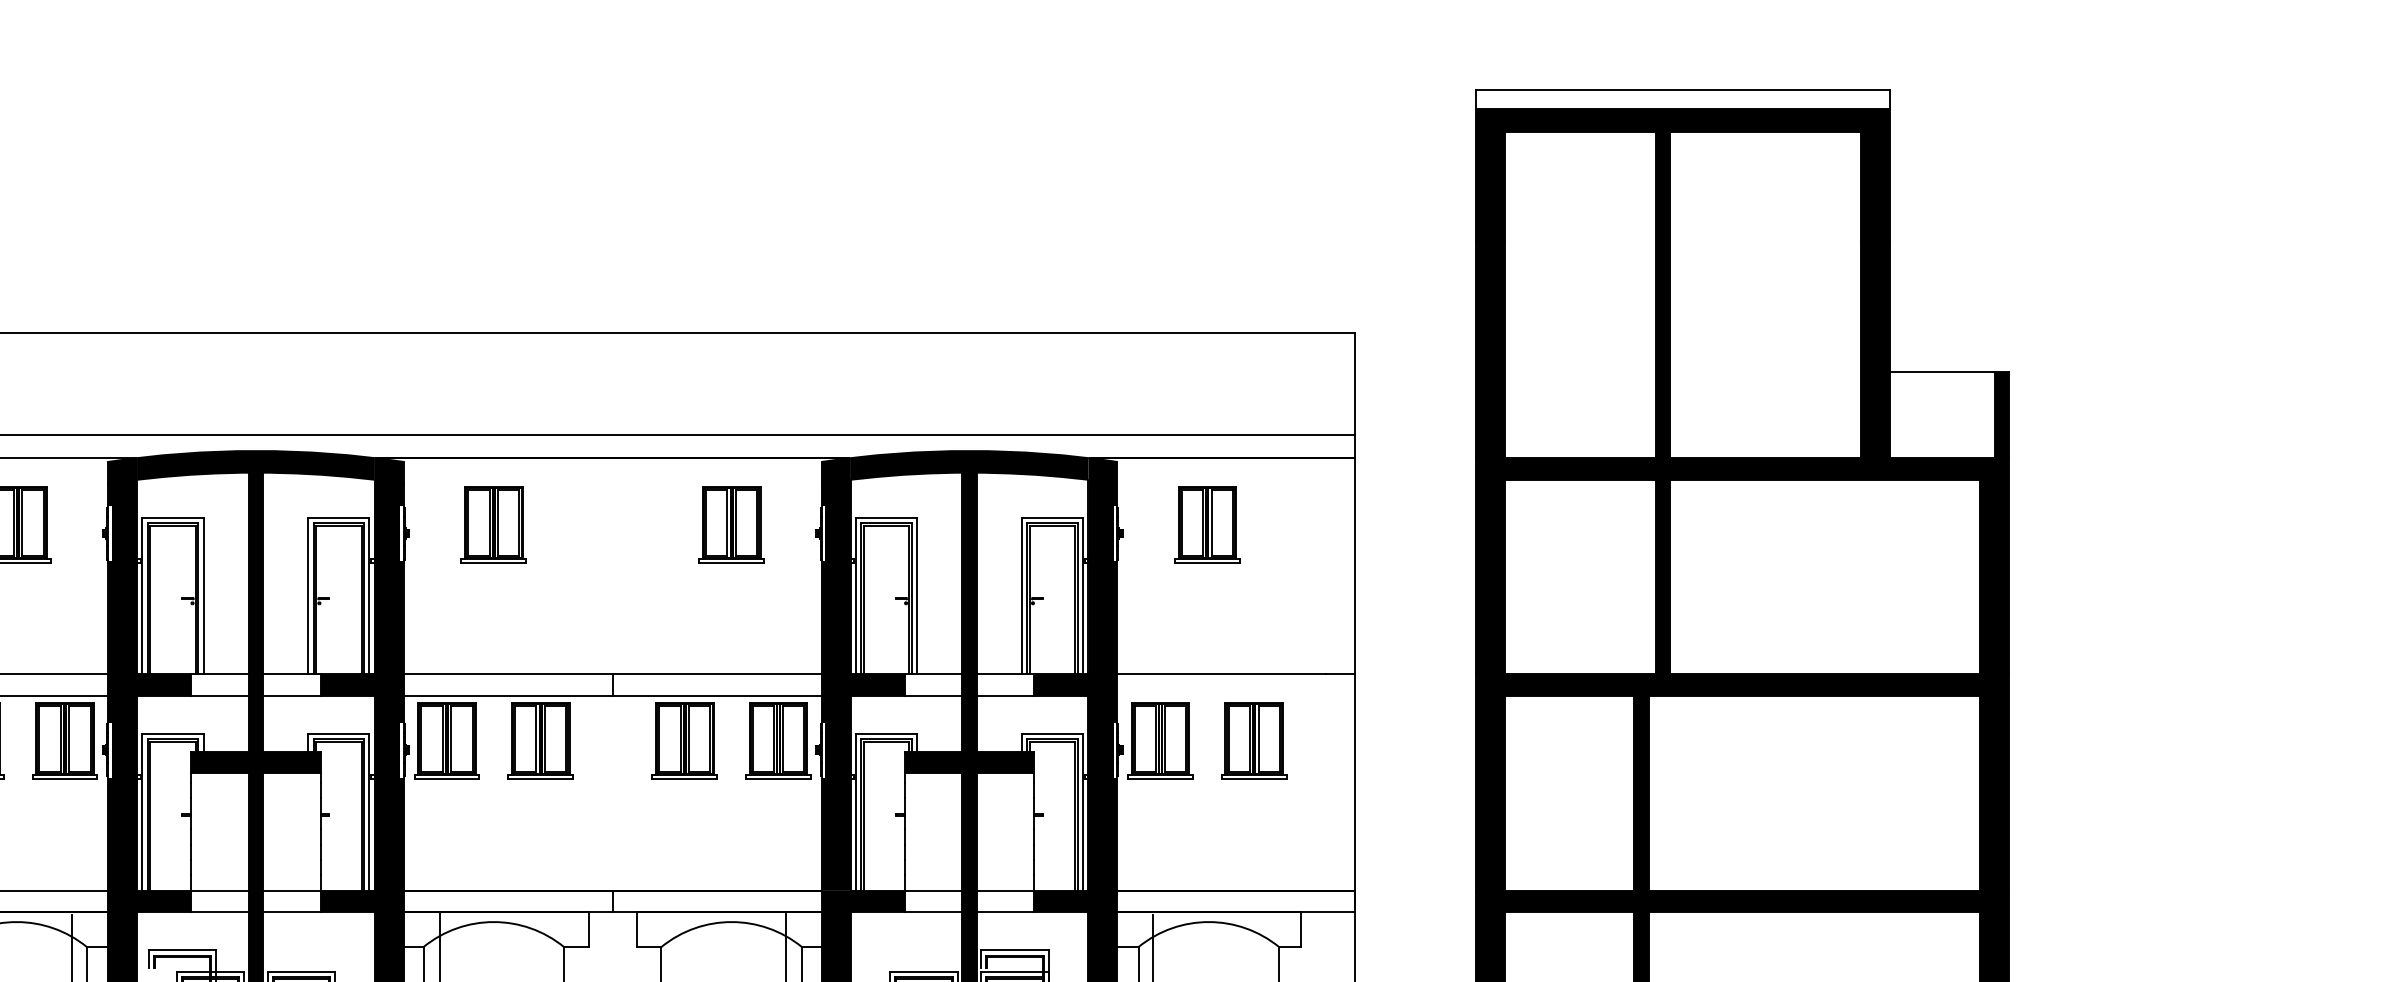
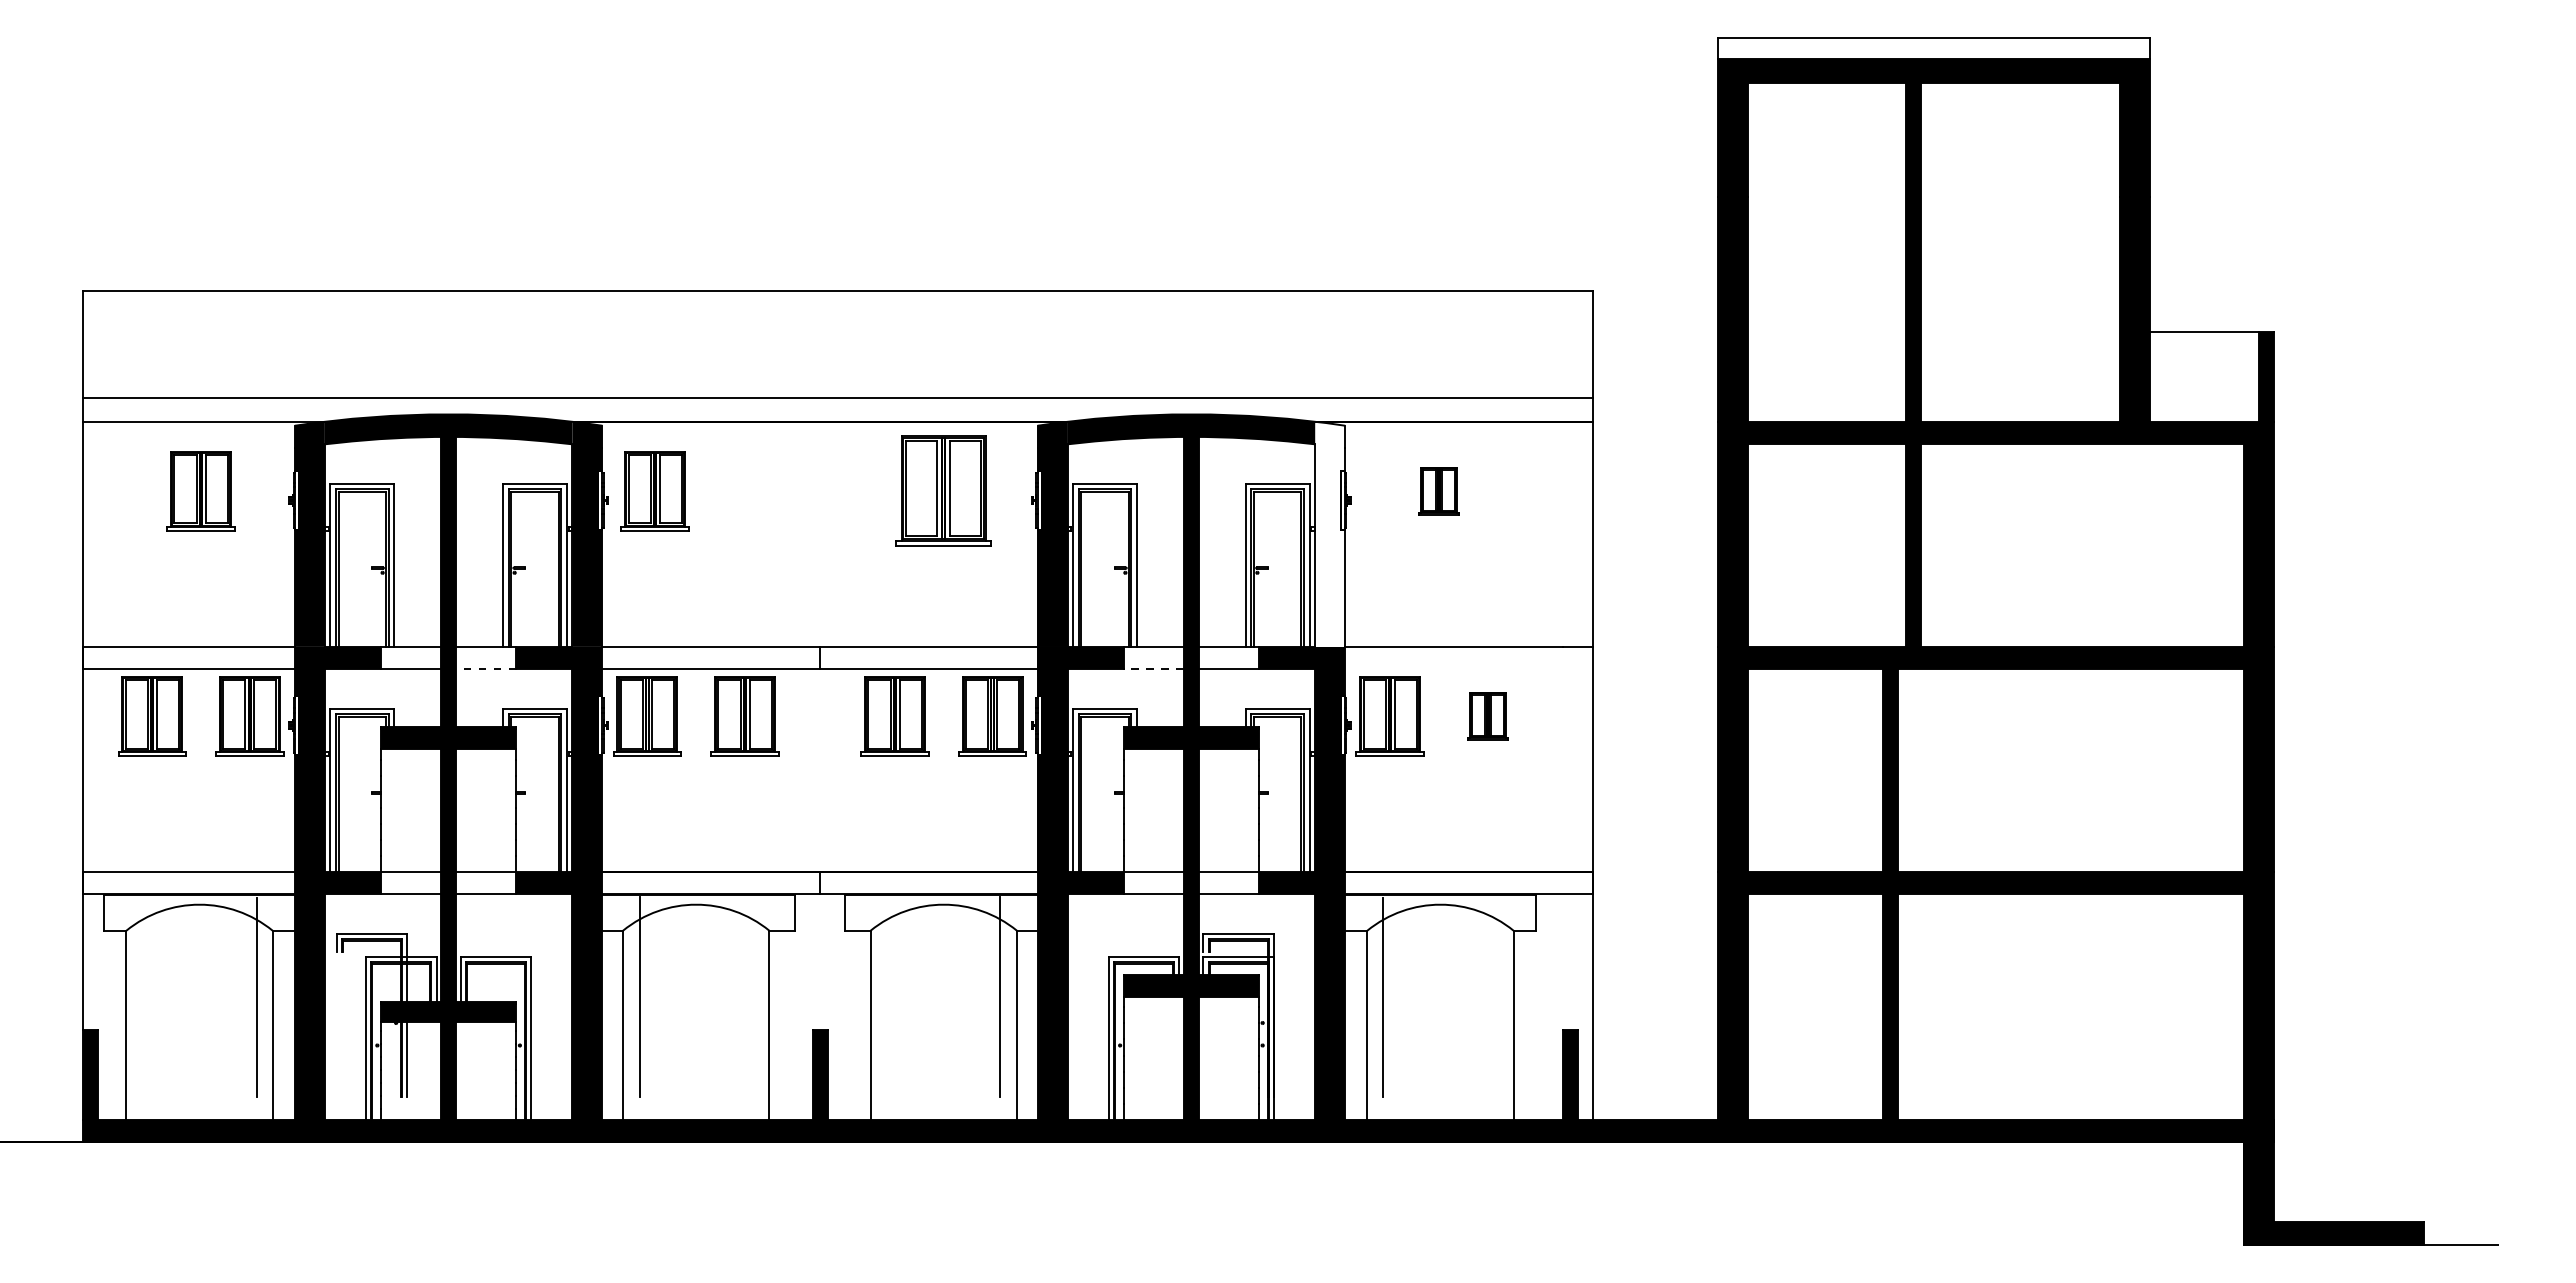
part: (493, 525) -> (654, 491), moved
part: (731, 525) -> (943, 491), size x1.4
part: (1206, 525) -> (1438, 491), size x0.6
fill: (1103, 565) -> (1330, 533), removed
line: (291, 696) -> (485, 669), solid -> dashed
line: (933, 696) -> (1153, 669), solid -> dashed
part: (1254, 741) -> (1487, 716), size x0.6

